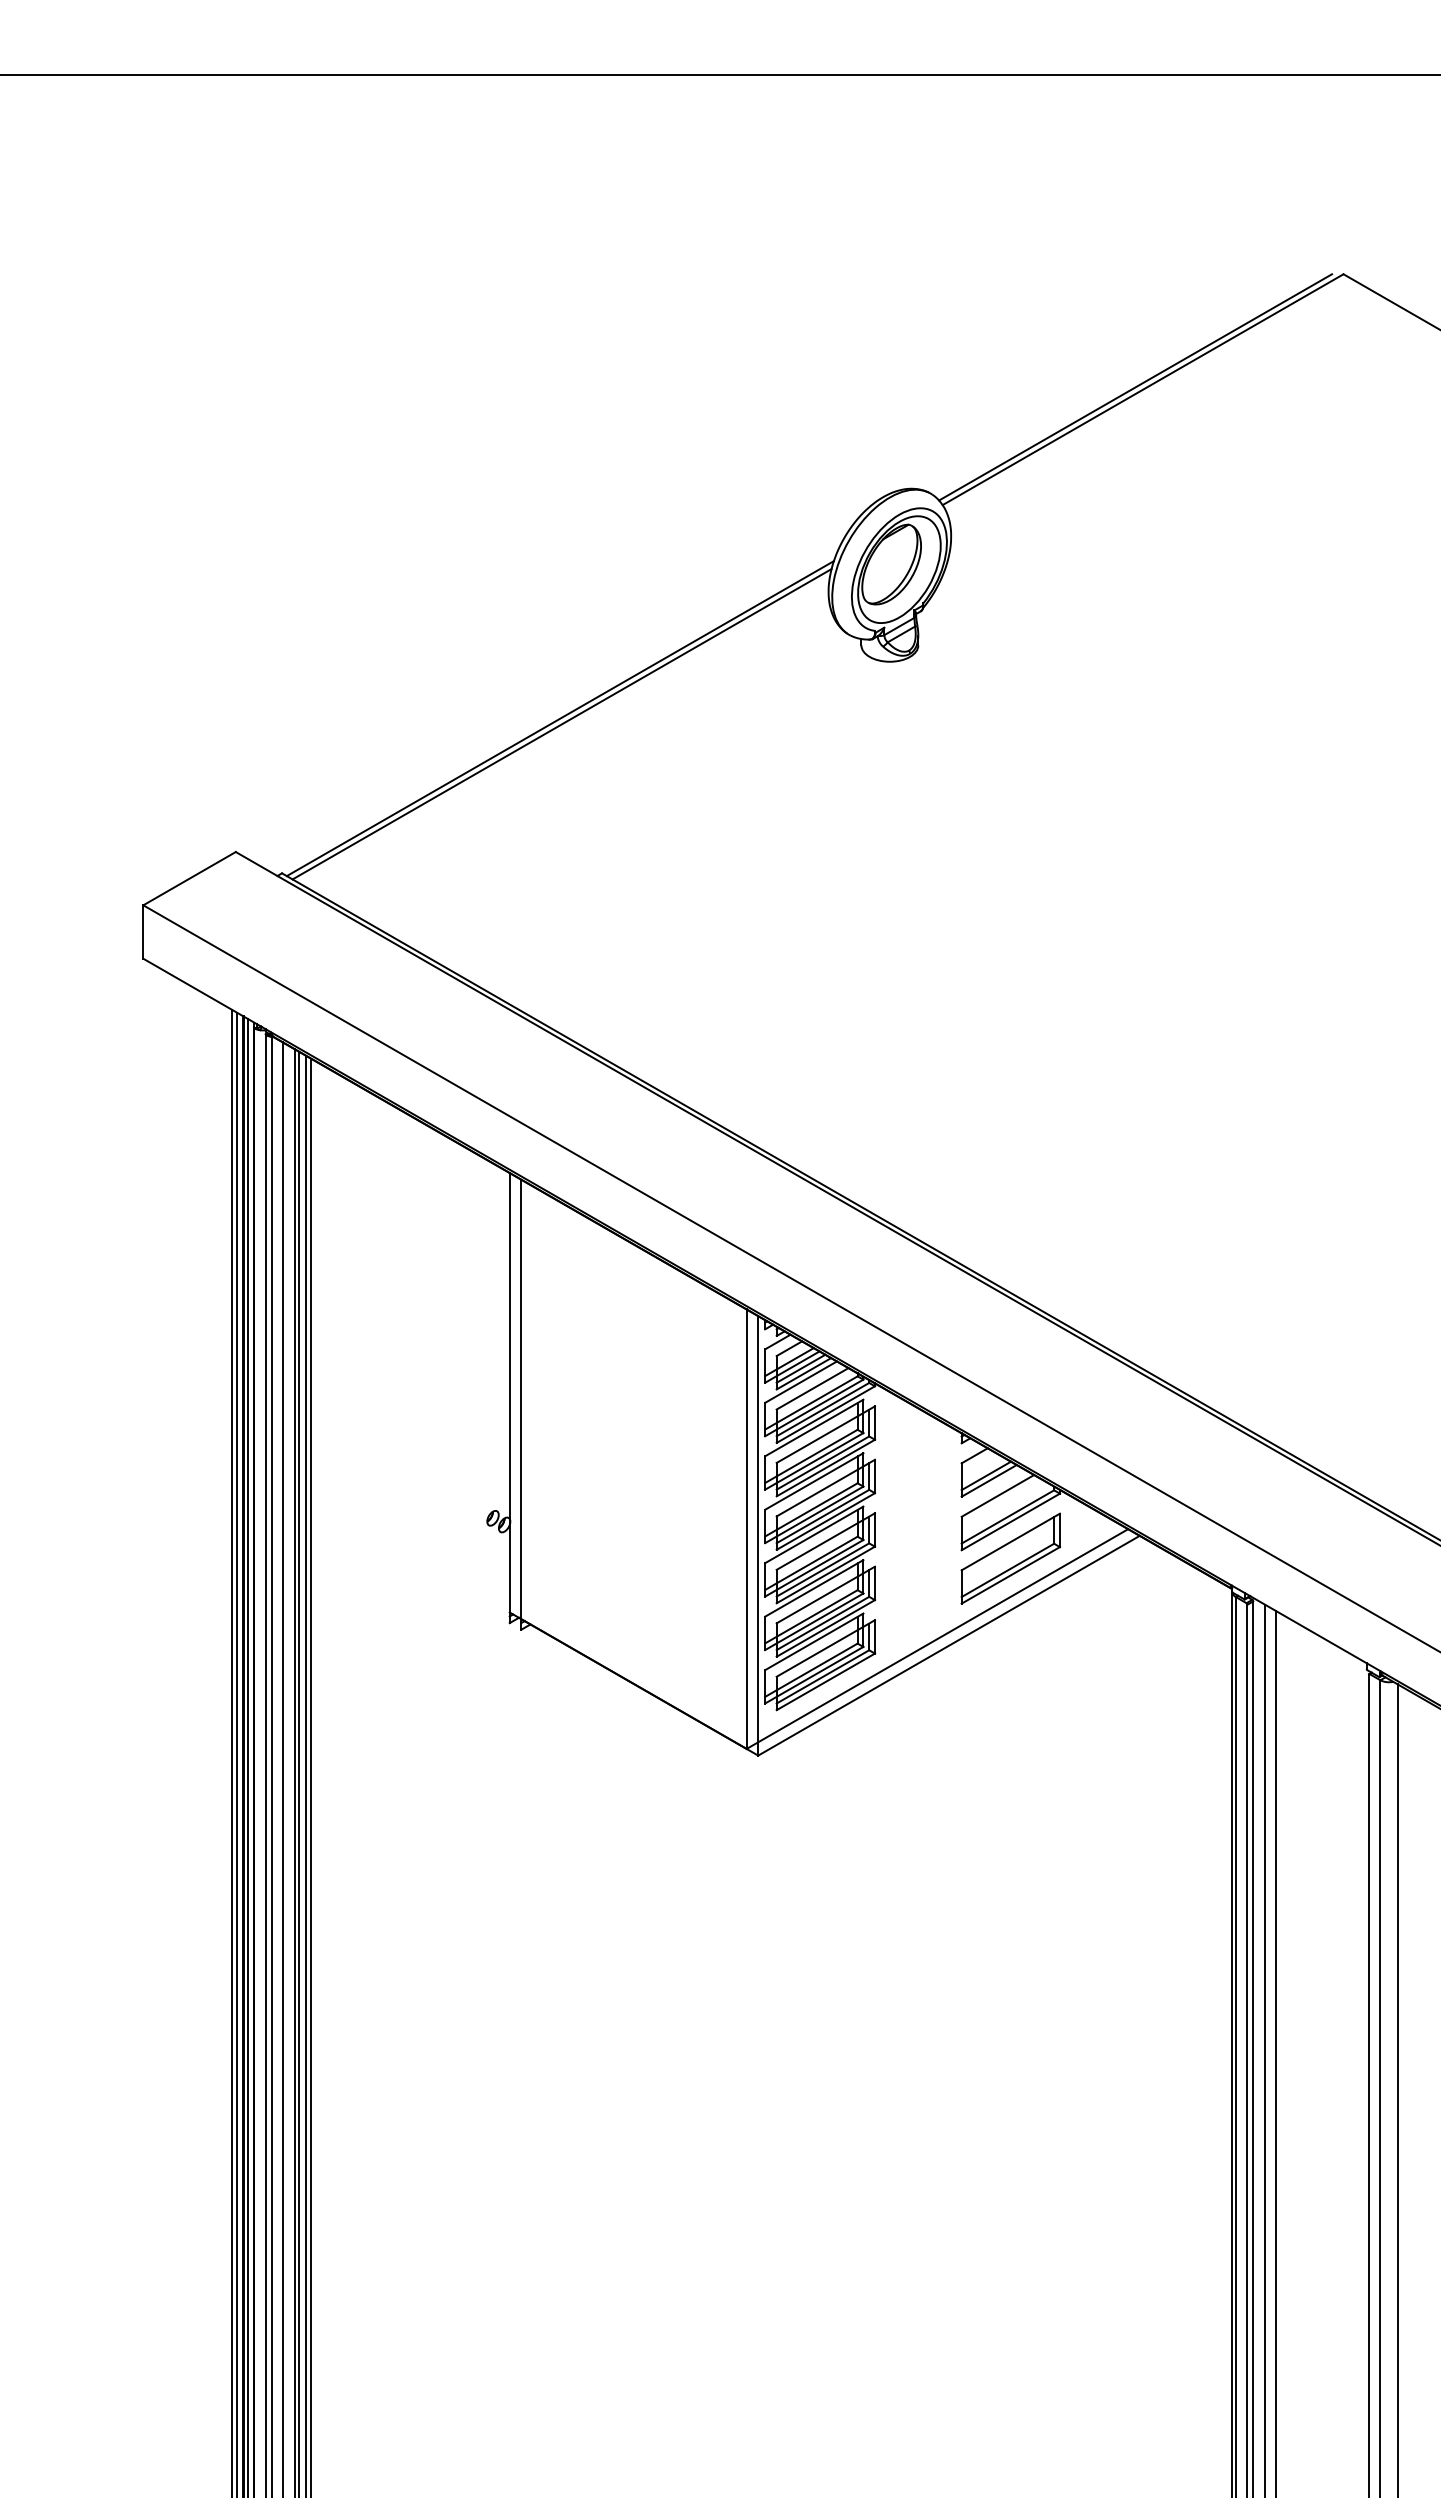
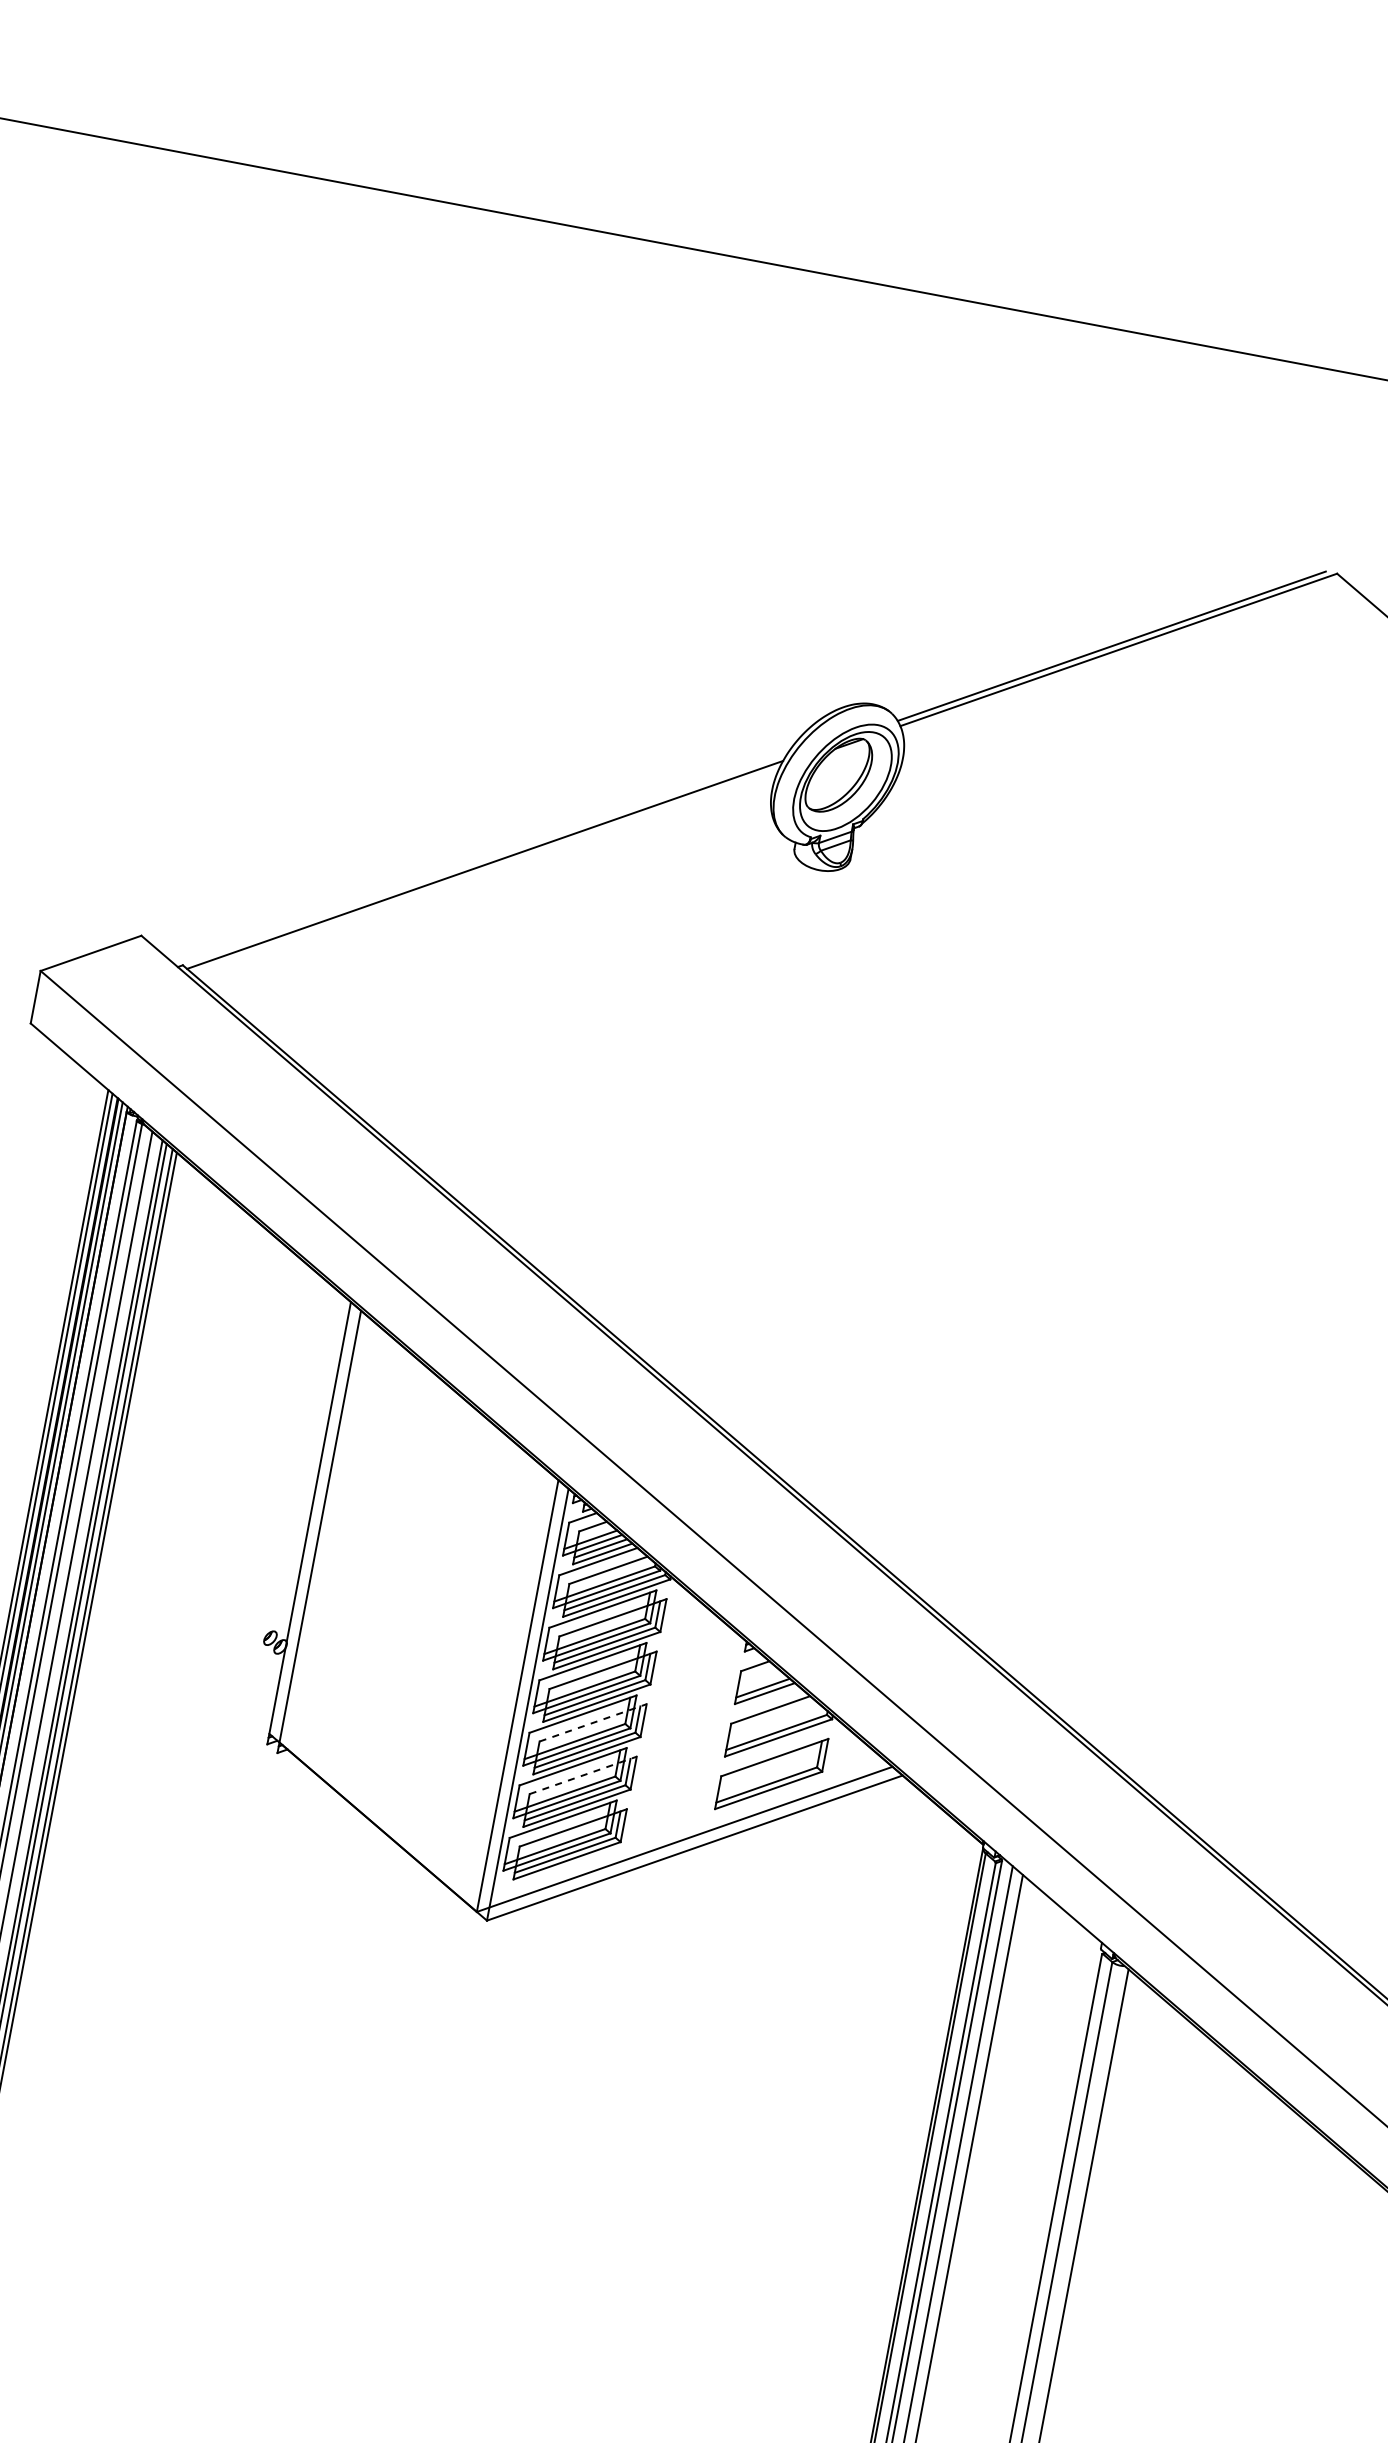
line: (561, 724) -> (485, 870), removed
line: (825, 1541) -> (592, 1722), solid -> dashed
line: (825, 1595) -> (582, 1775), solid -> dashed

